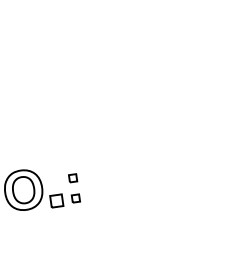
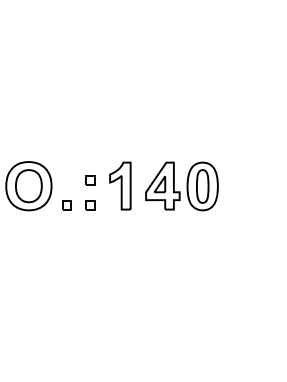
part: (147, 173) -> (181, 186), added
part: (98, 179) -> (120, 185), added
part: (56, 201) -> (66, 205), size x0.62

